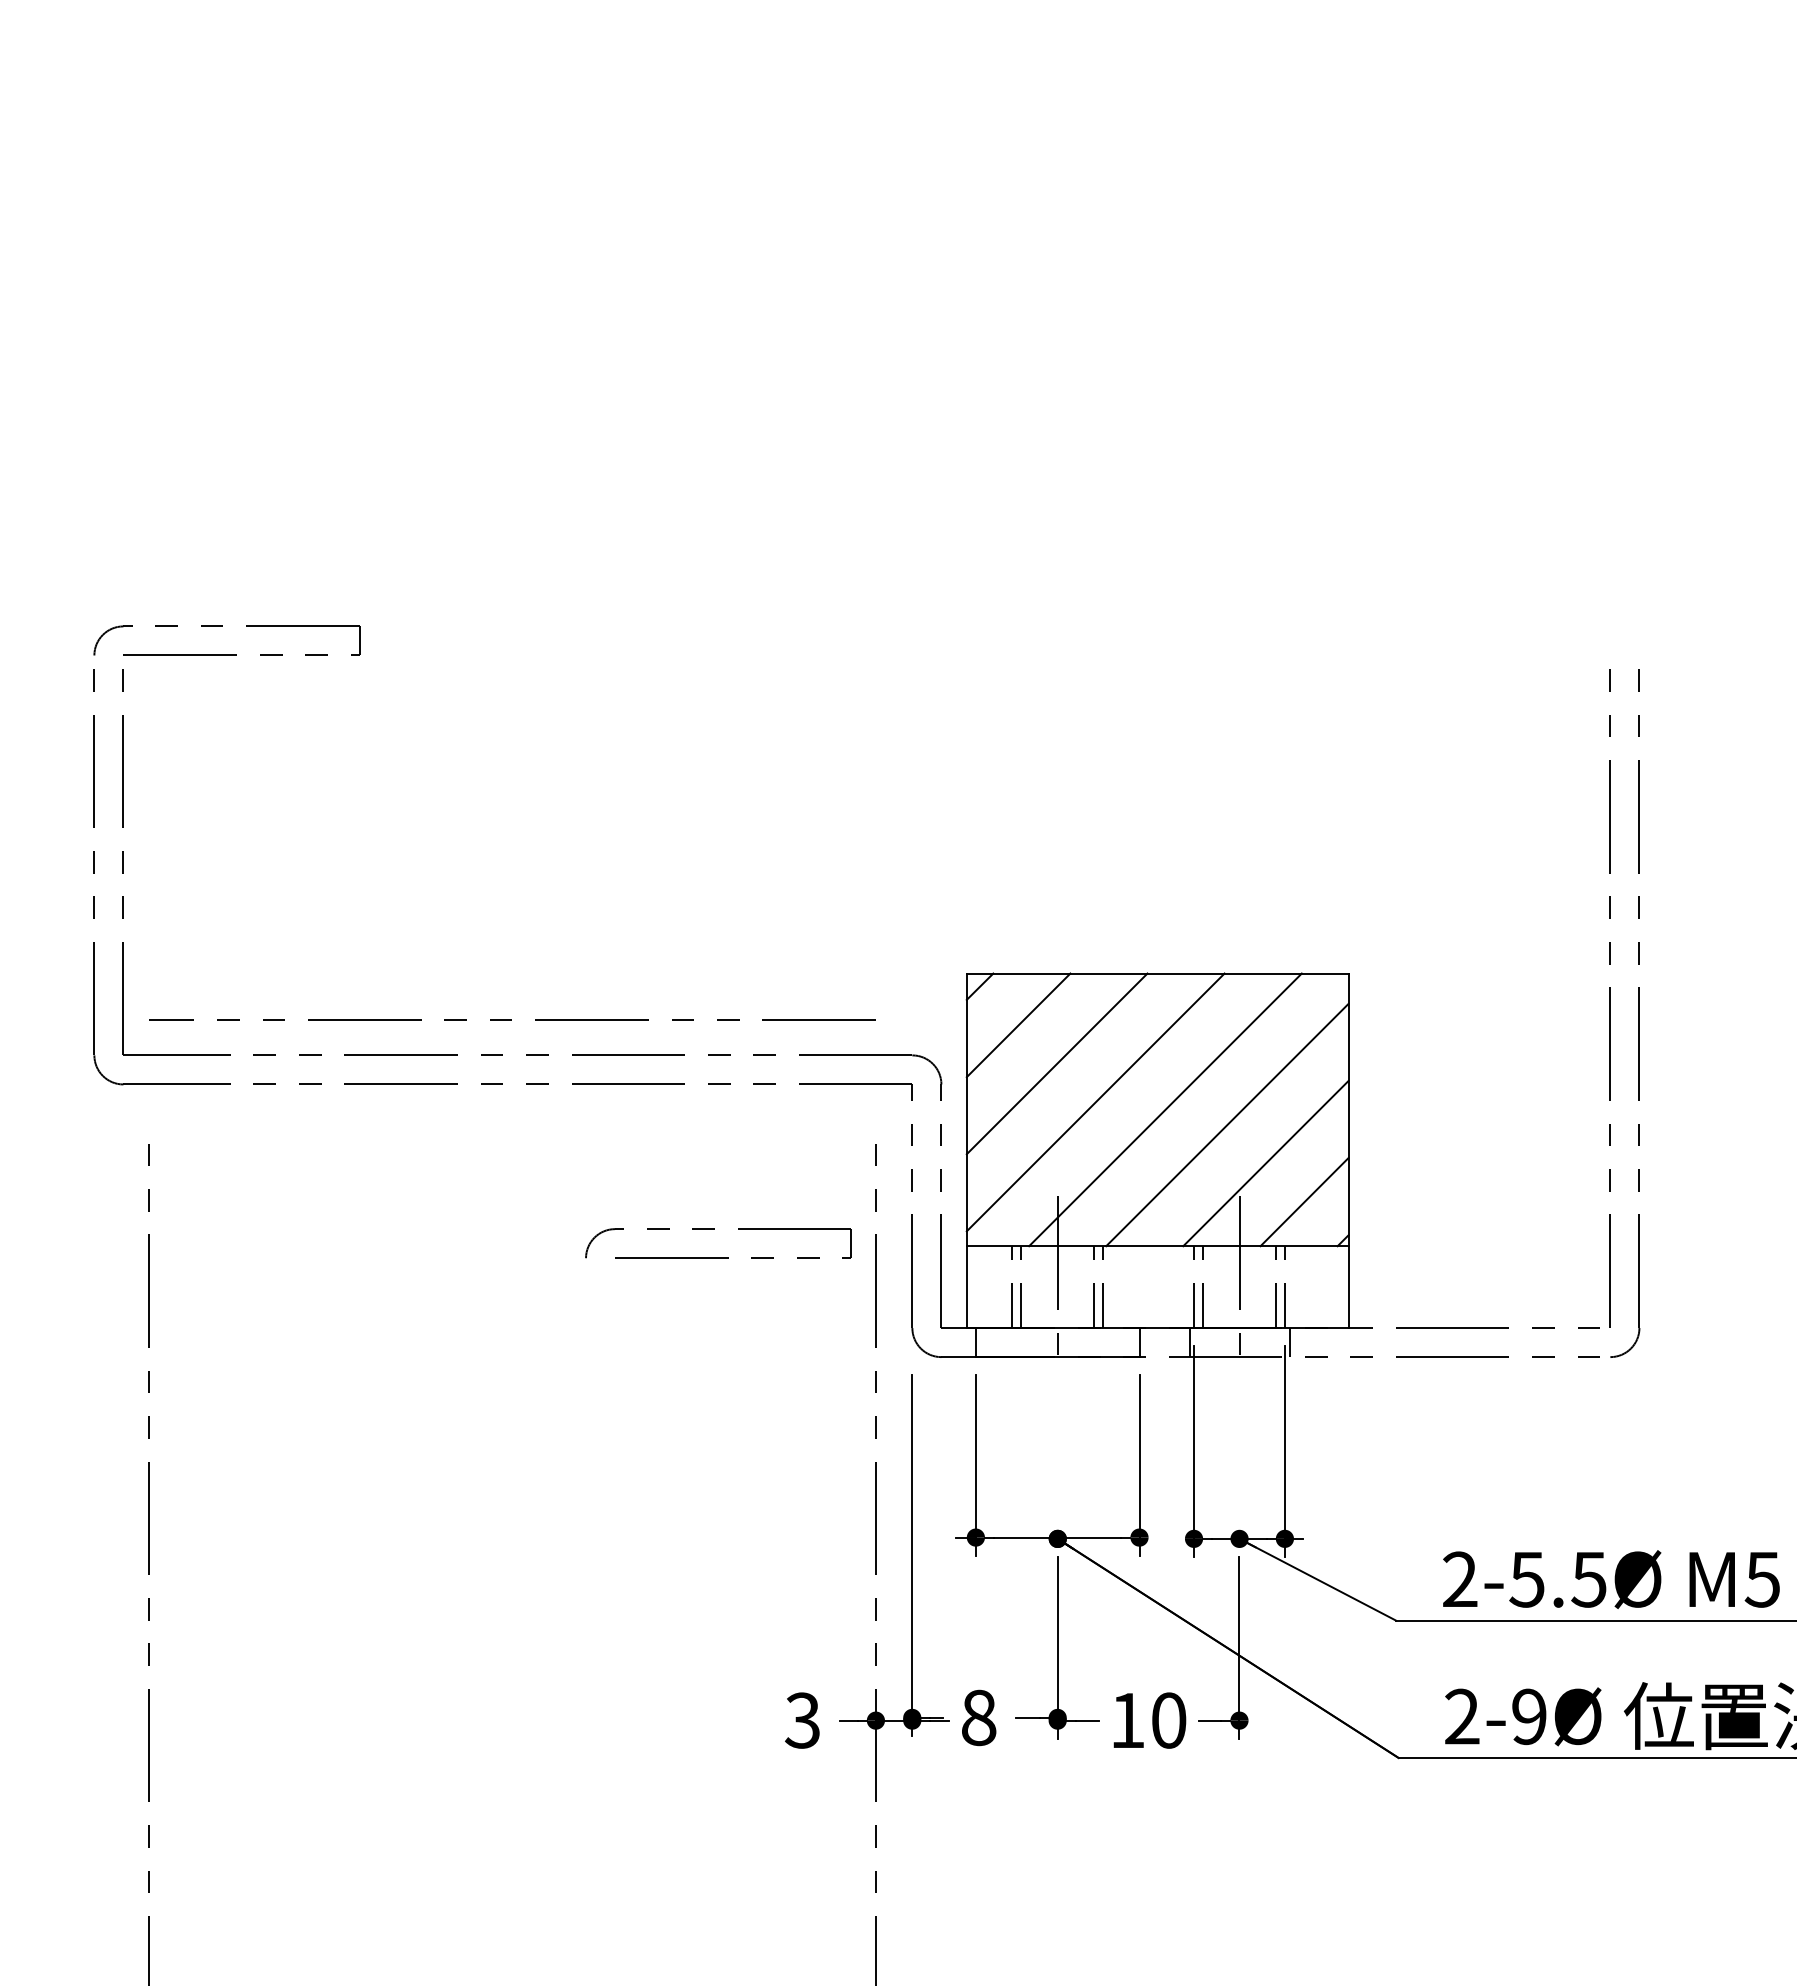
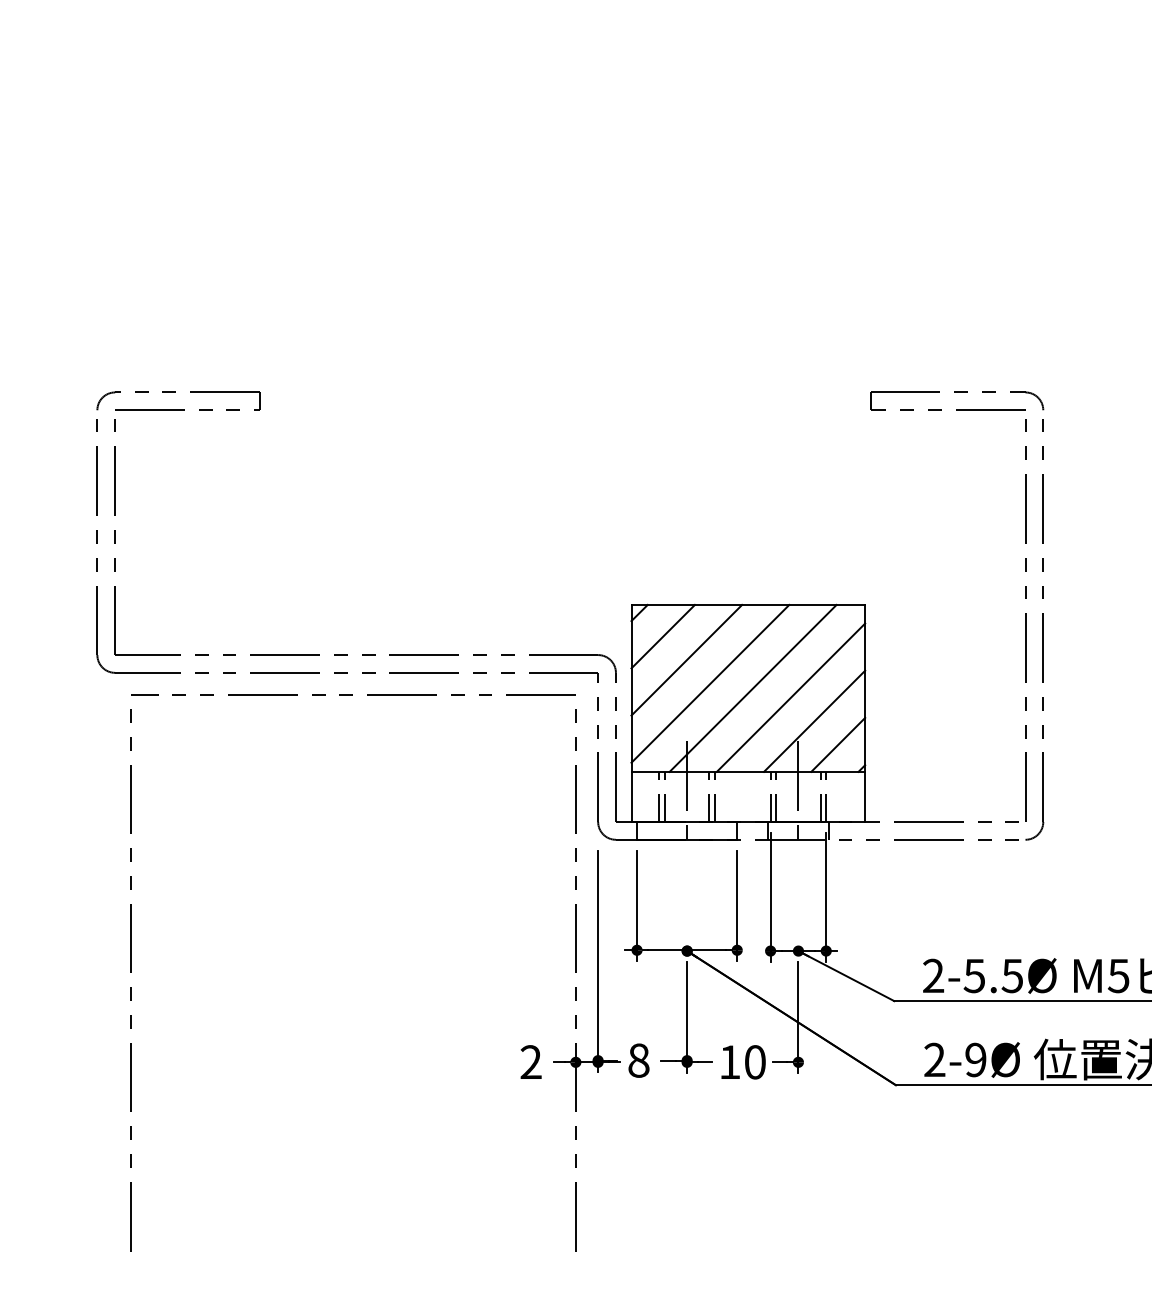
part: (1499, 626) -> (957, 392), added
line: (511, 1018) -> (352, 694), moved
part: (713, 1229) -> (476, 761), removed
text: (801, 1720) -> (530, 1062), 3 -> 2

